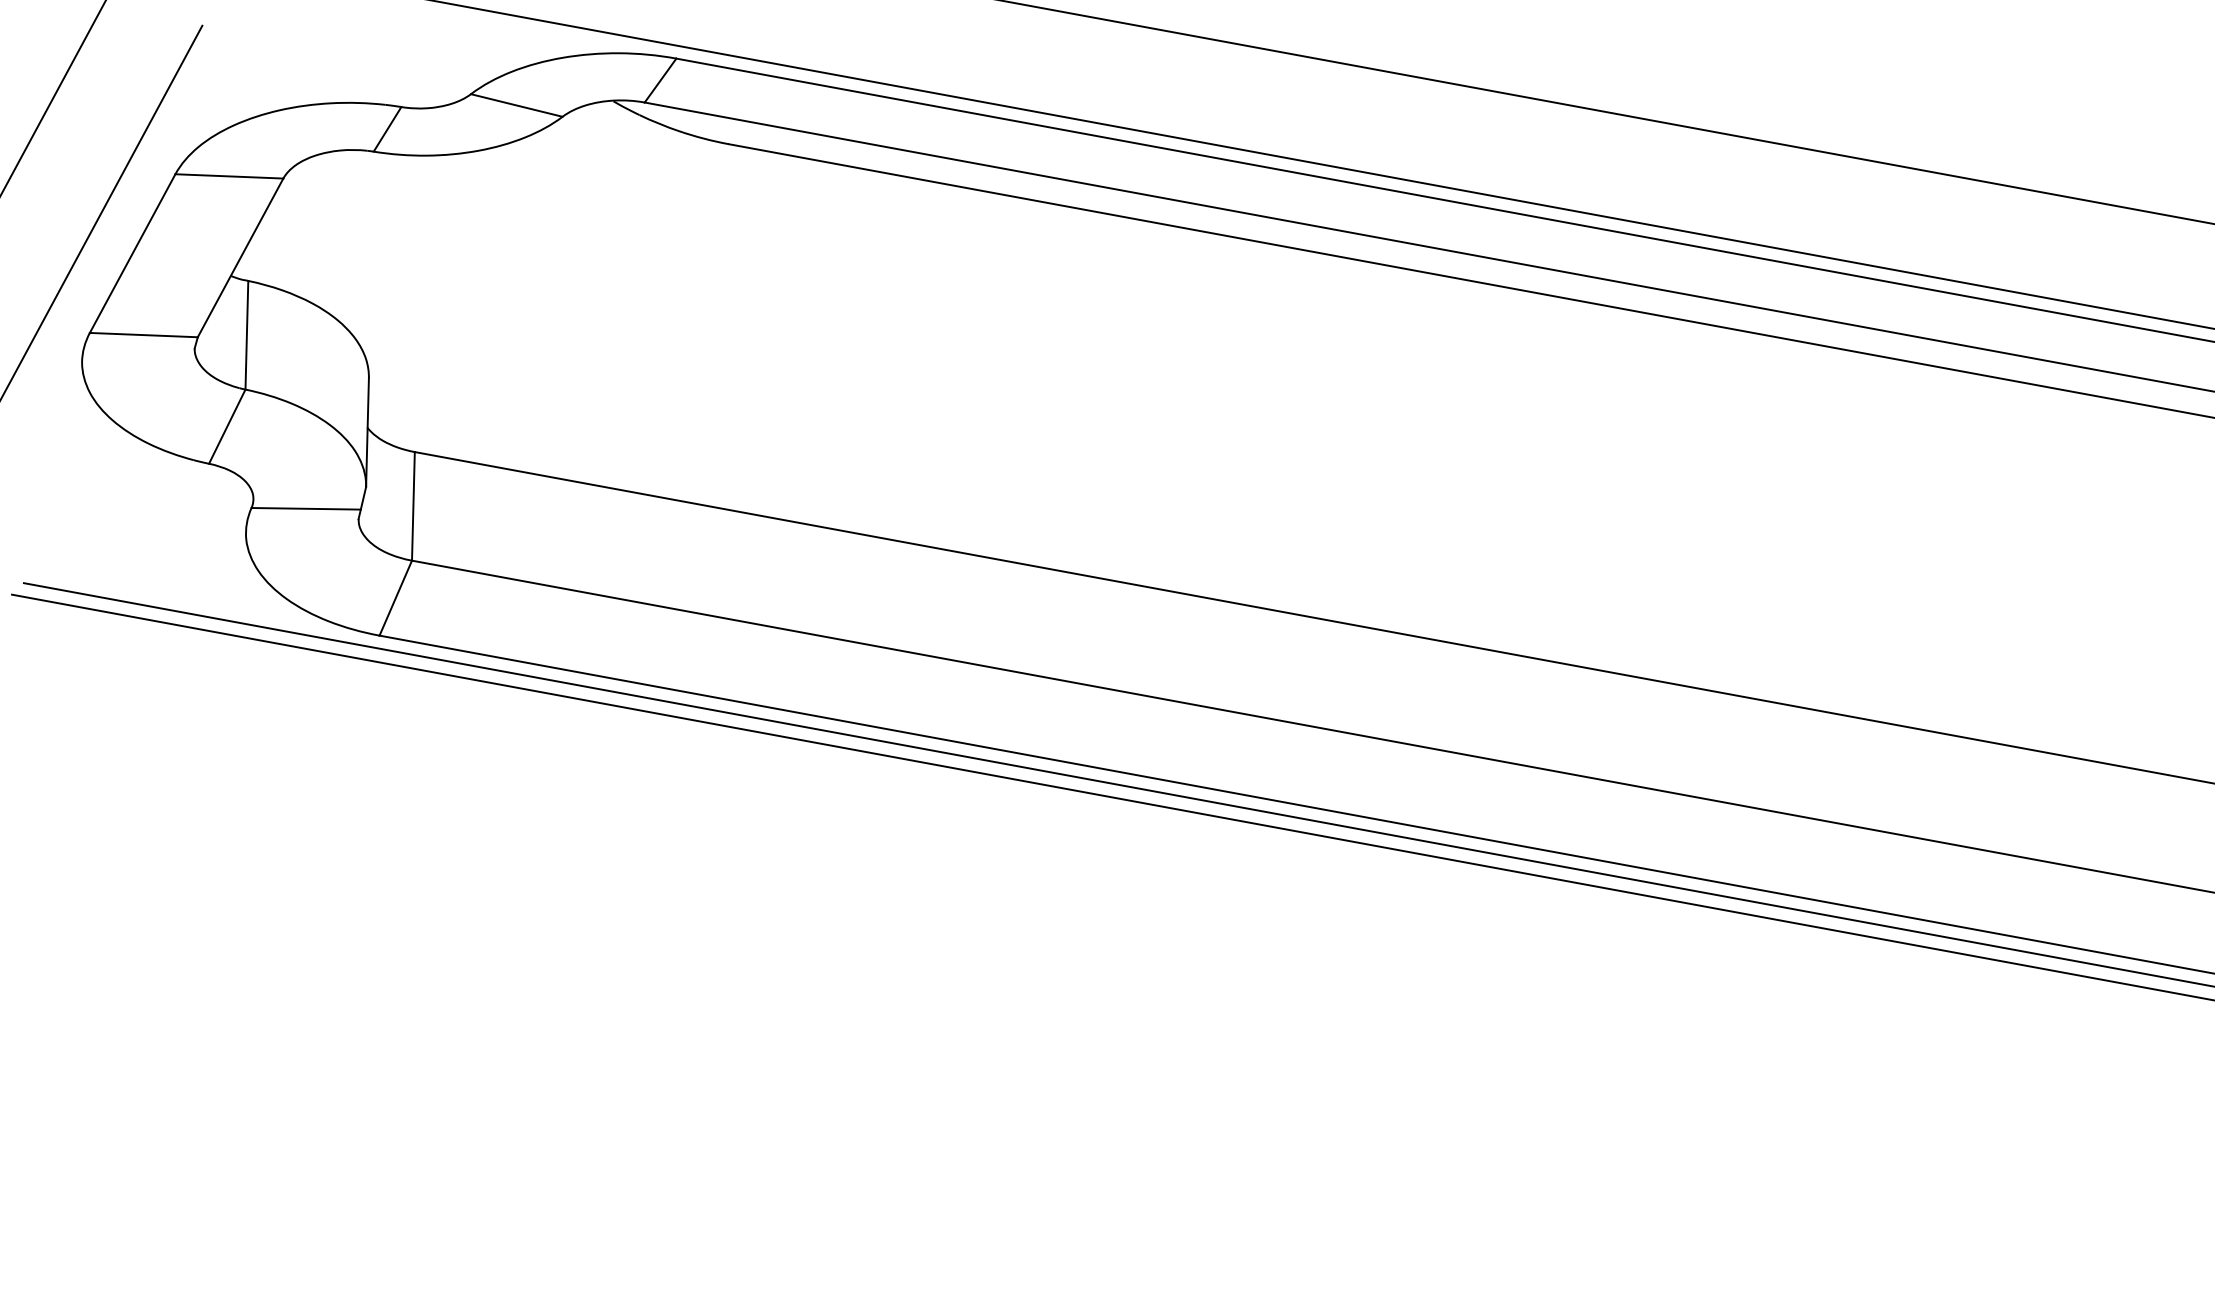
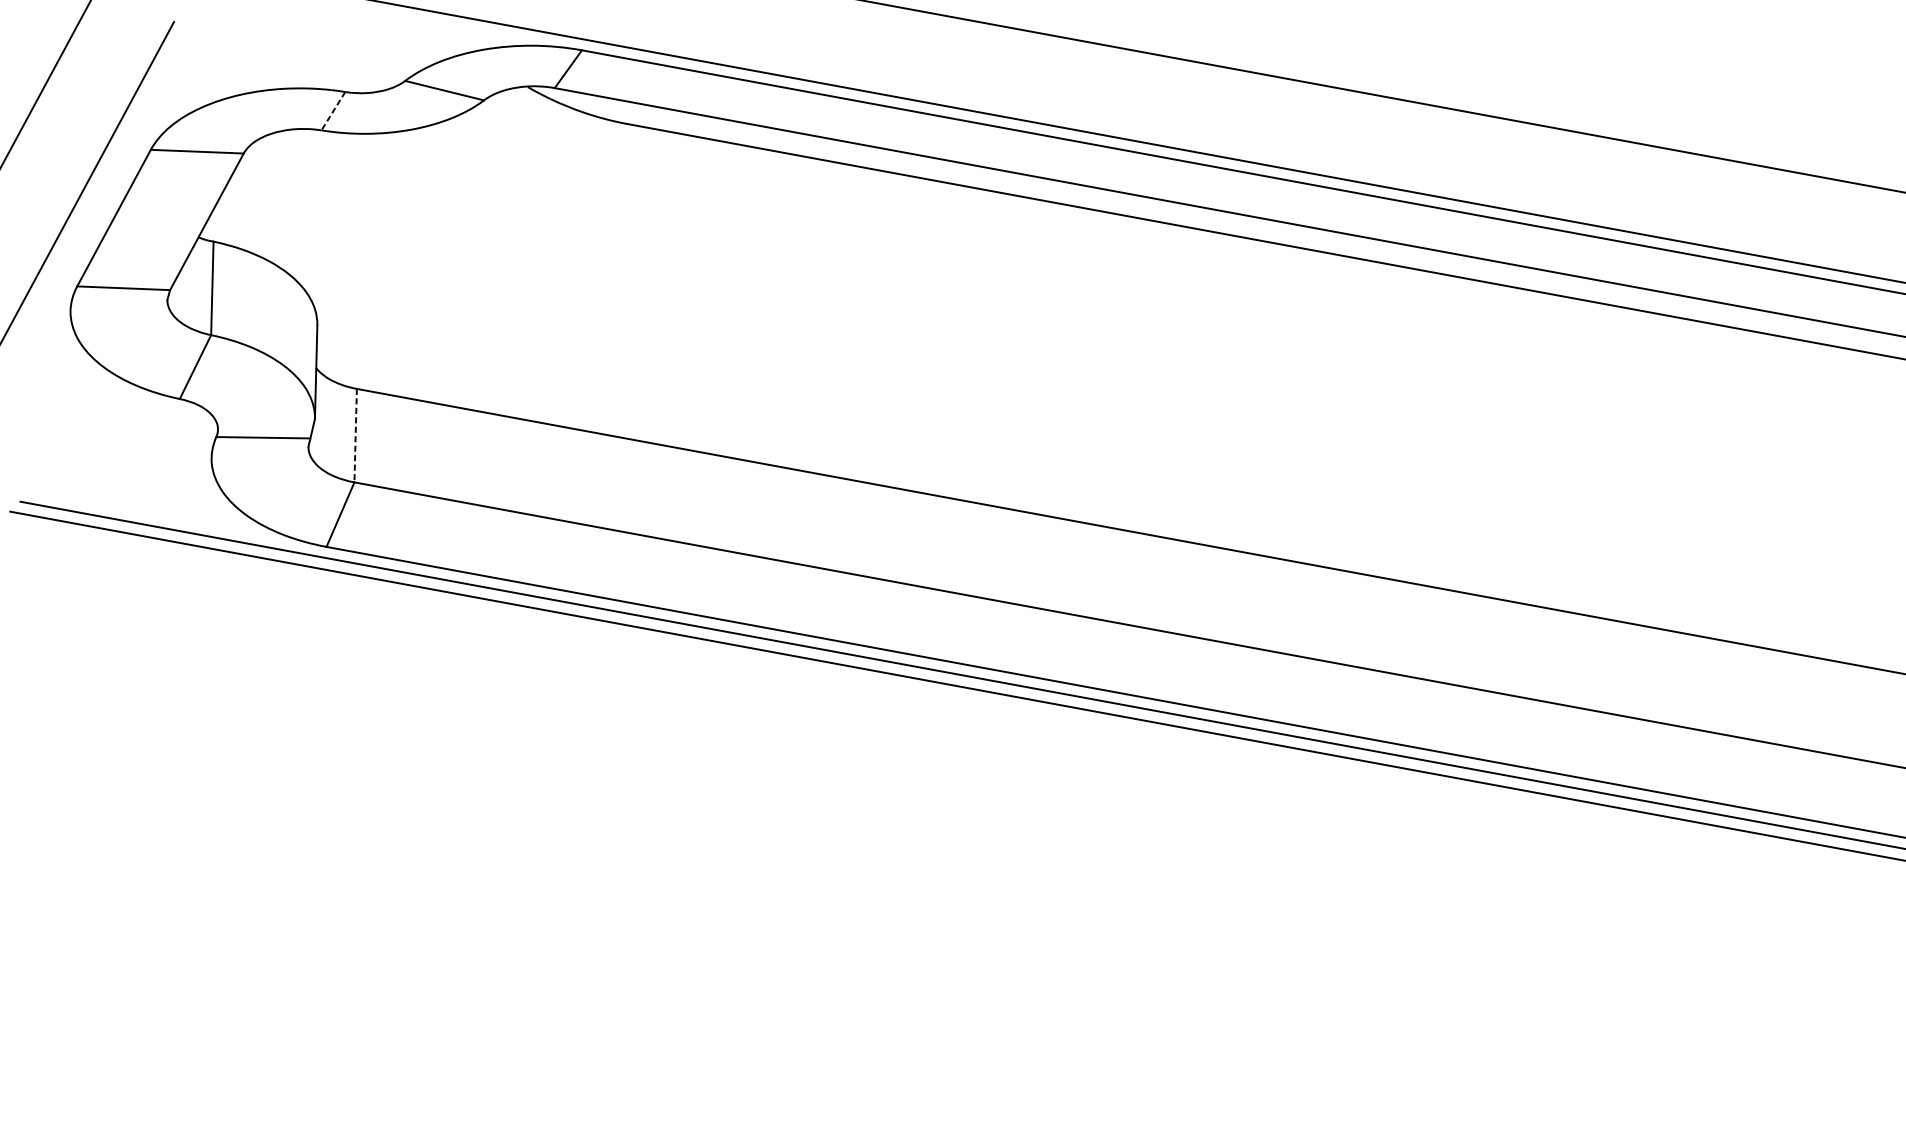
line: (387, 129) -> (333, 111), solid -> dashed
line: (413, 506) -> (355, 435), solid -> dashed

